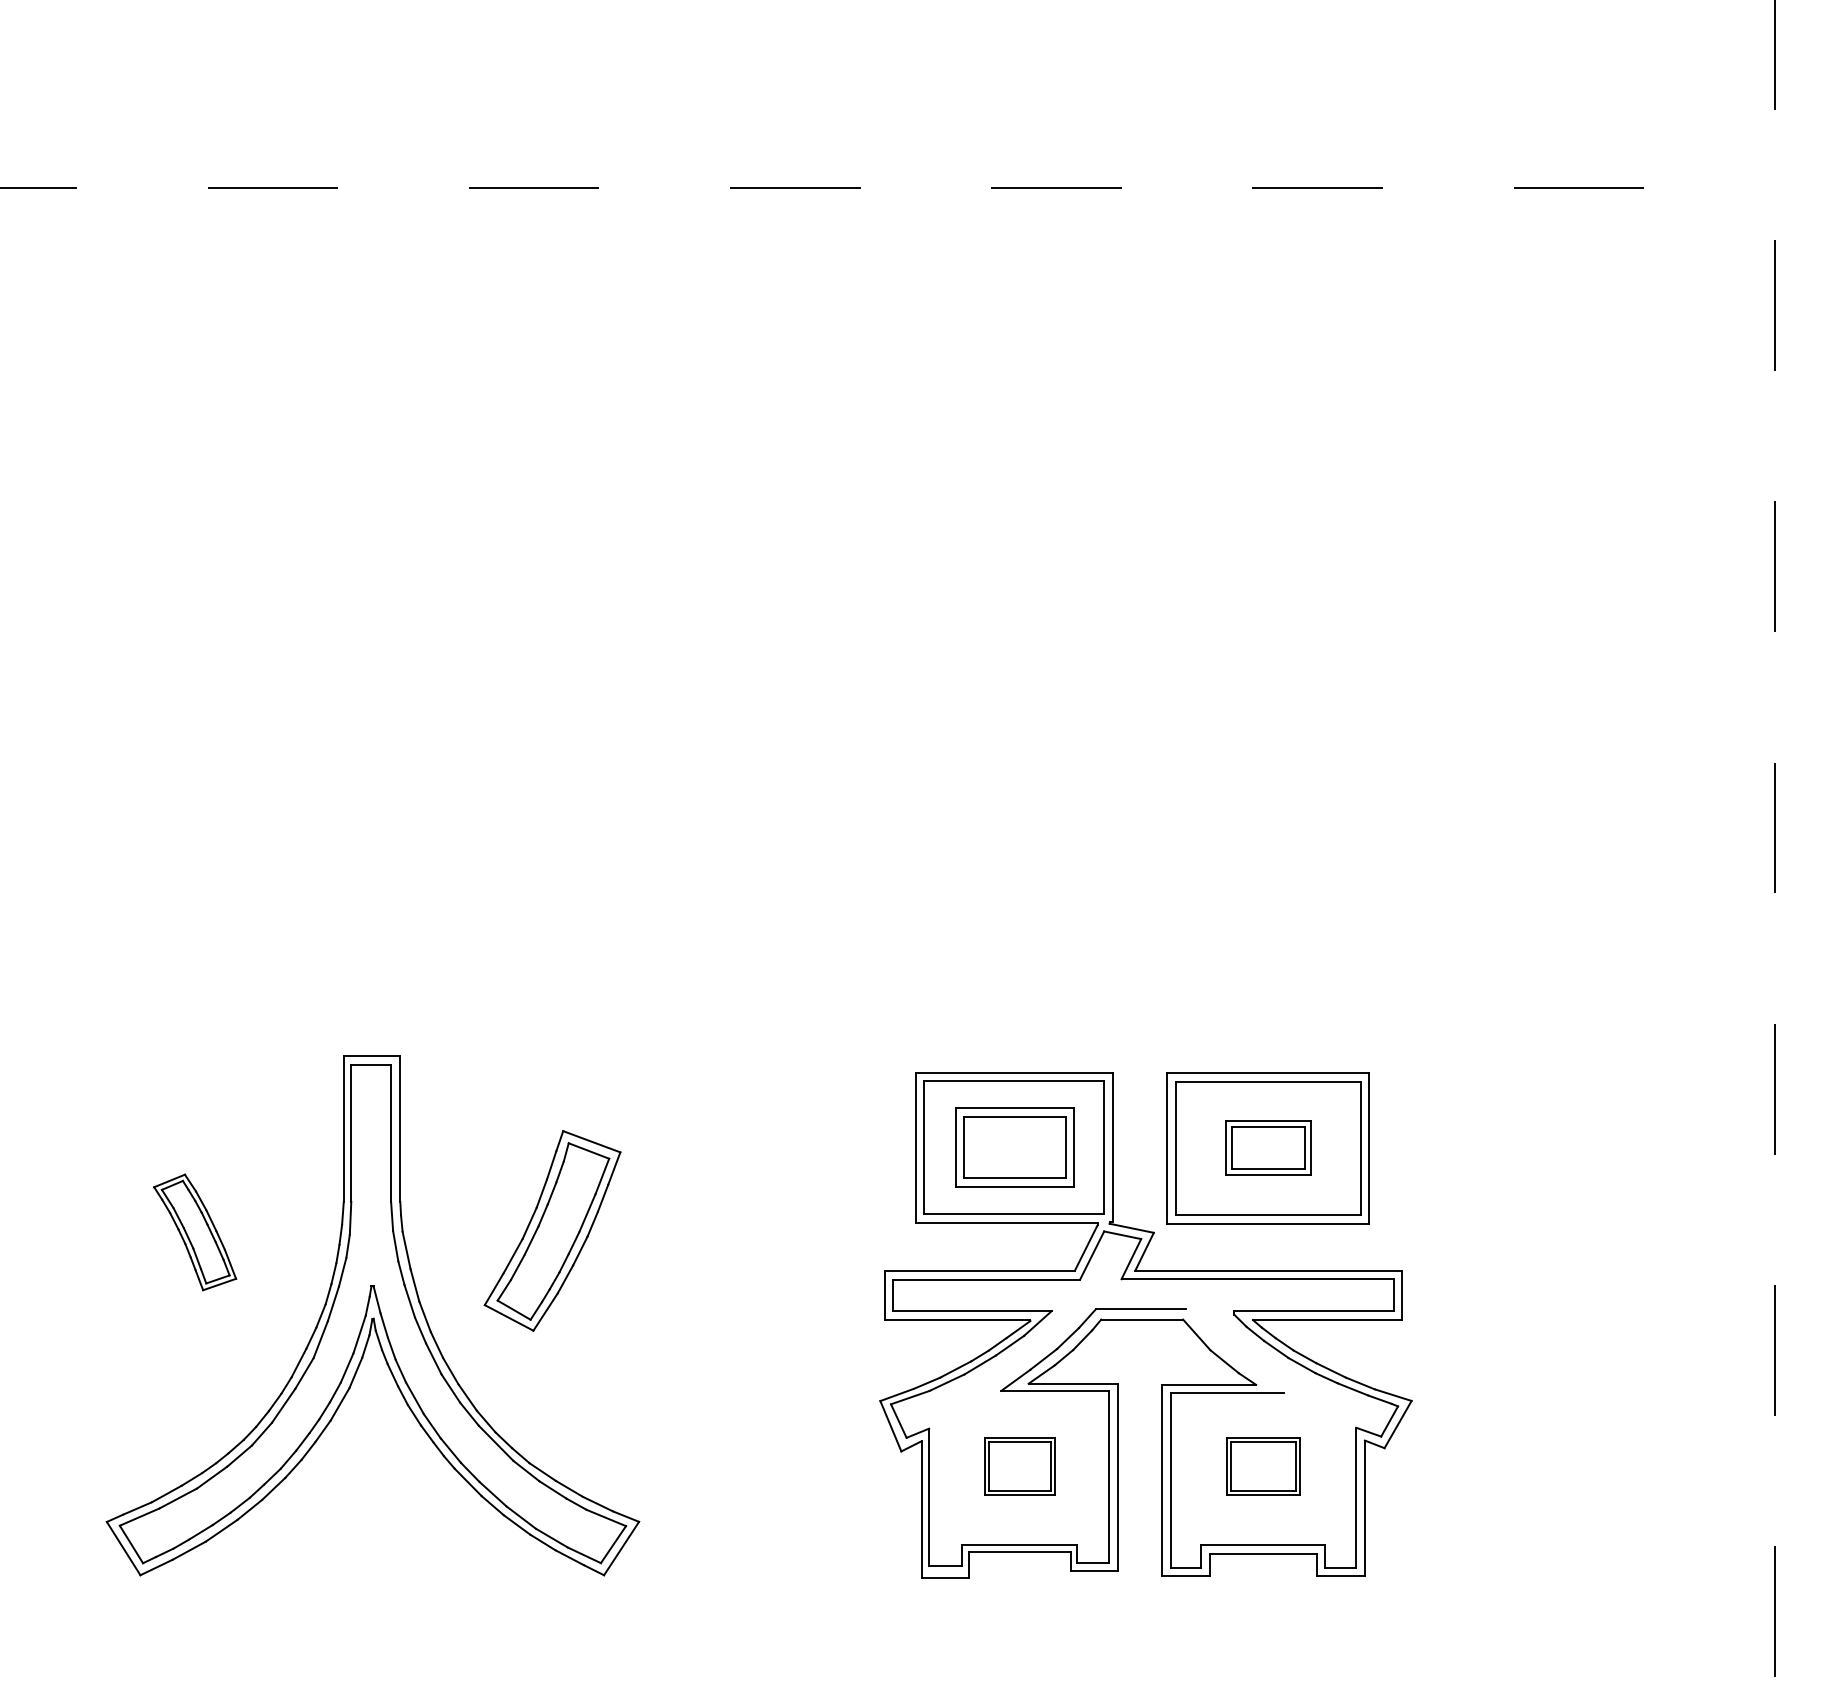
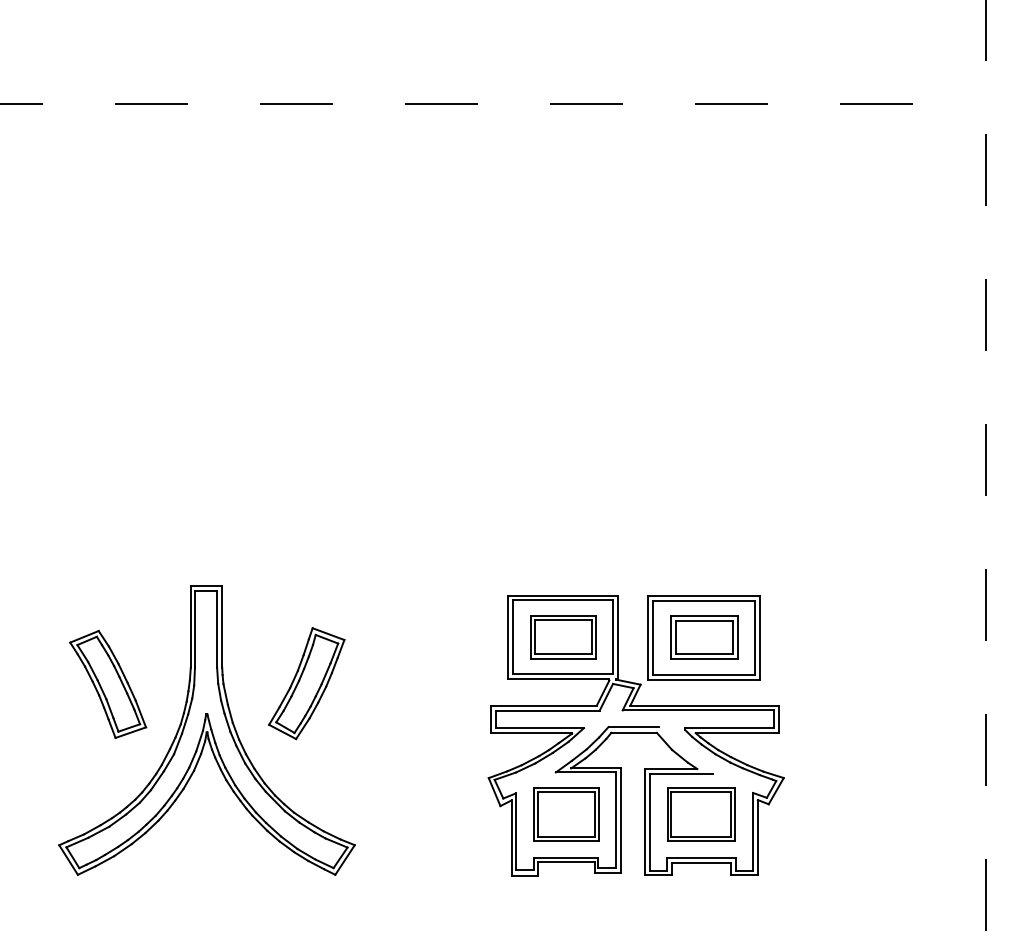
part: (1268, 1147) -> (704, 637), size x1.43
part: (195, 1232) -> (108, 684), size x1.67
part: (1020, 1466) -> (566, 814), size x1.67
part: (1263, 1466) -> (701, 814), size x1.67

